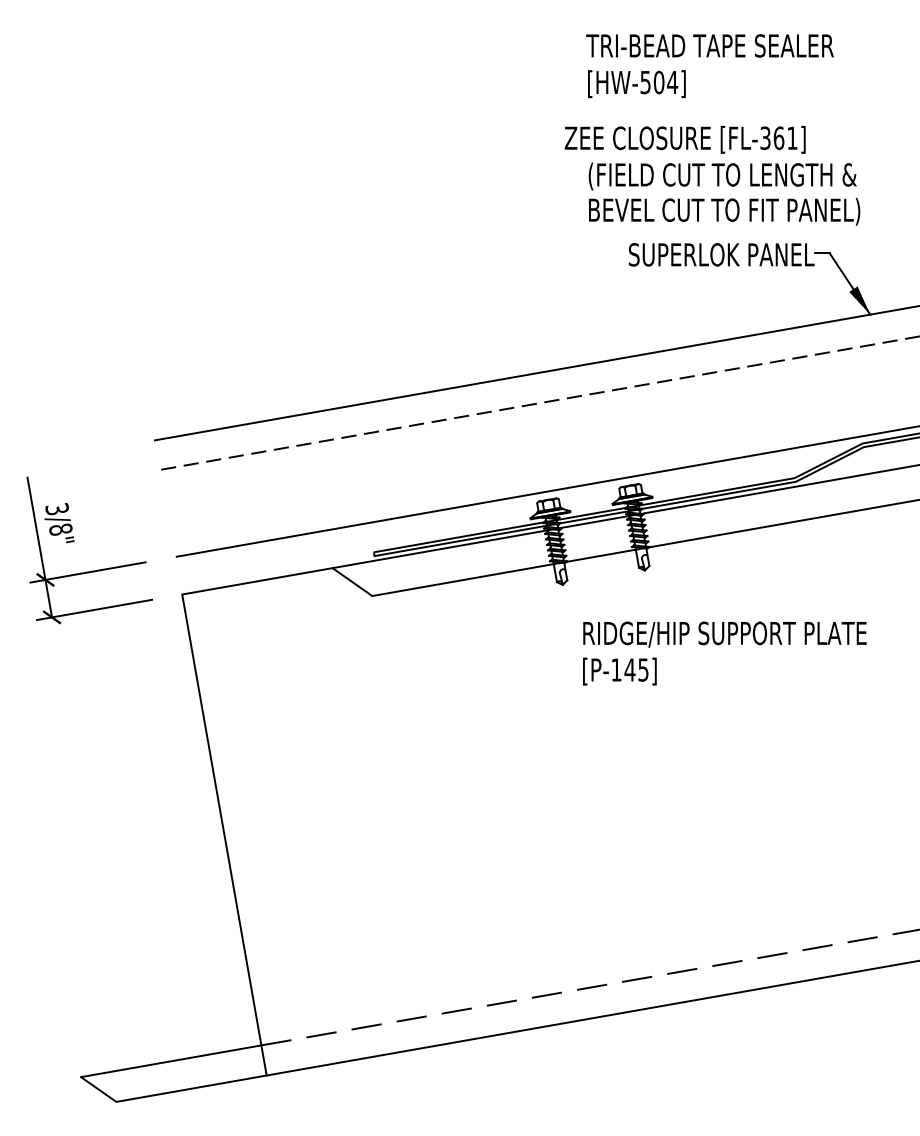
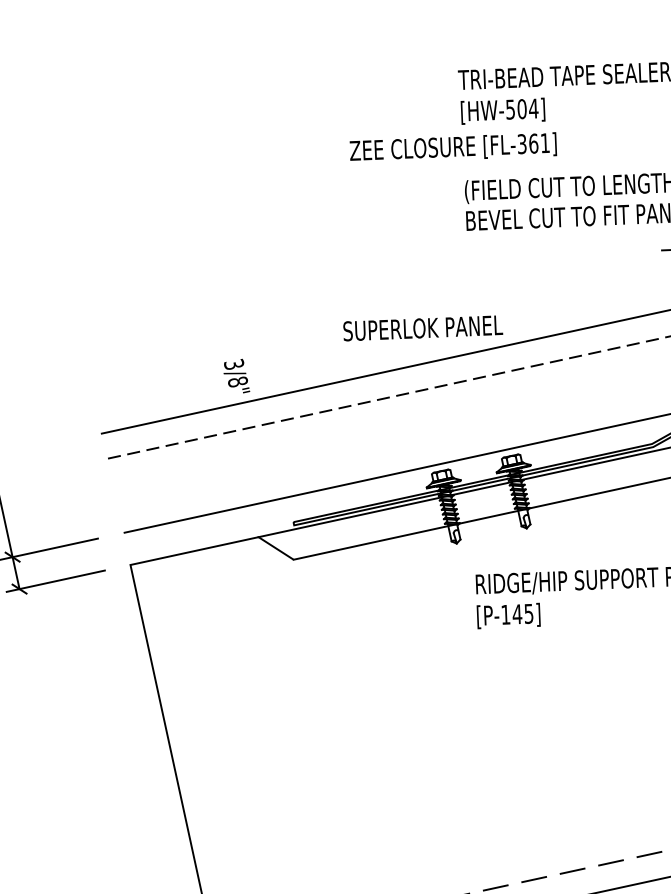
text: (684, 139) -> (452, 148), moved
text: (721, 254) -> (422, 328), moved
text: (59, 523) -> (236, 376), moved

